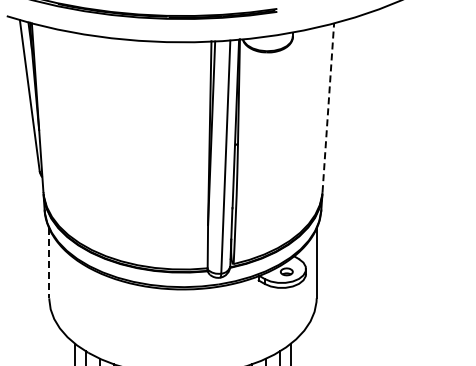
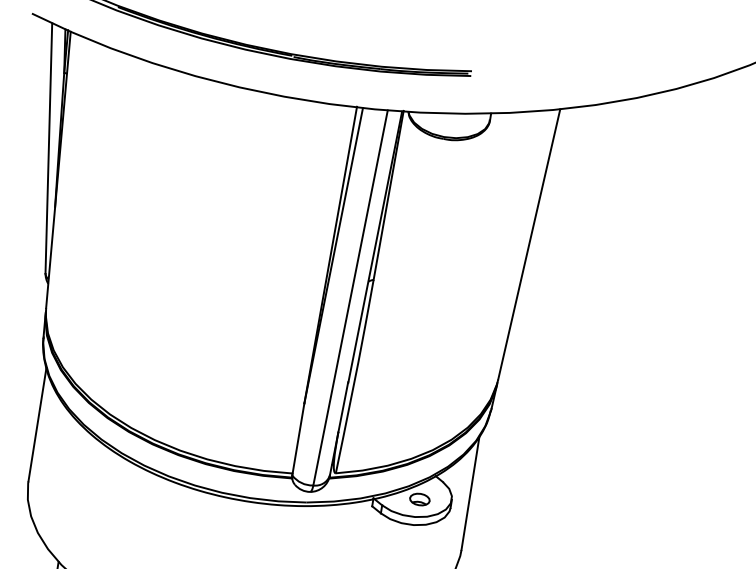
line: (328, 107) -> (529, 244), dashed -> solid
line: (49, 263) -> (37, 425), dashed -> solid

